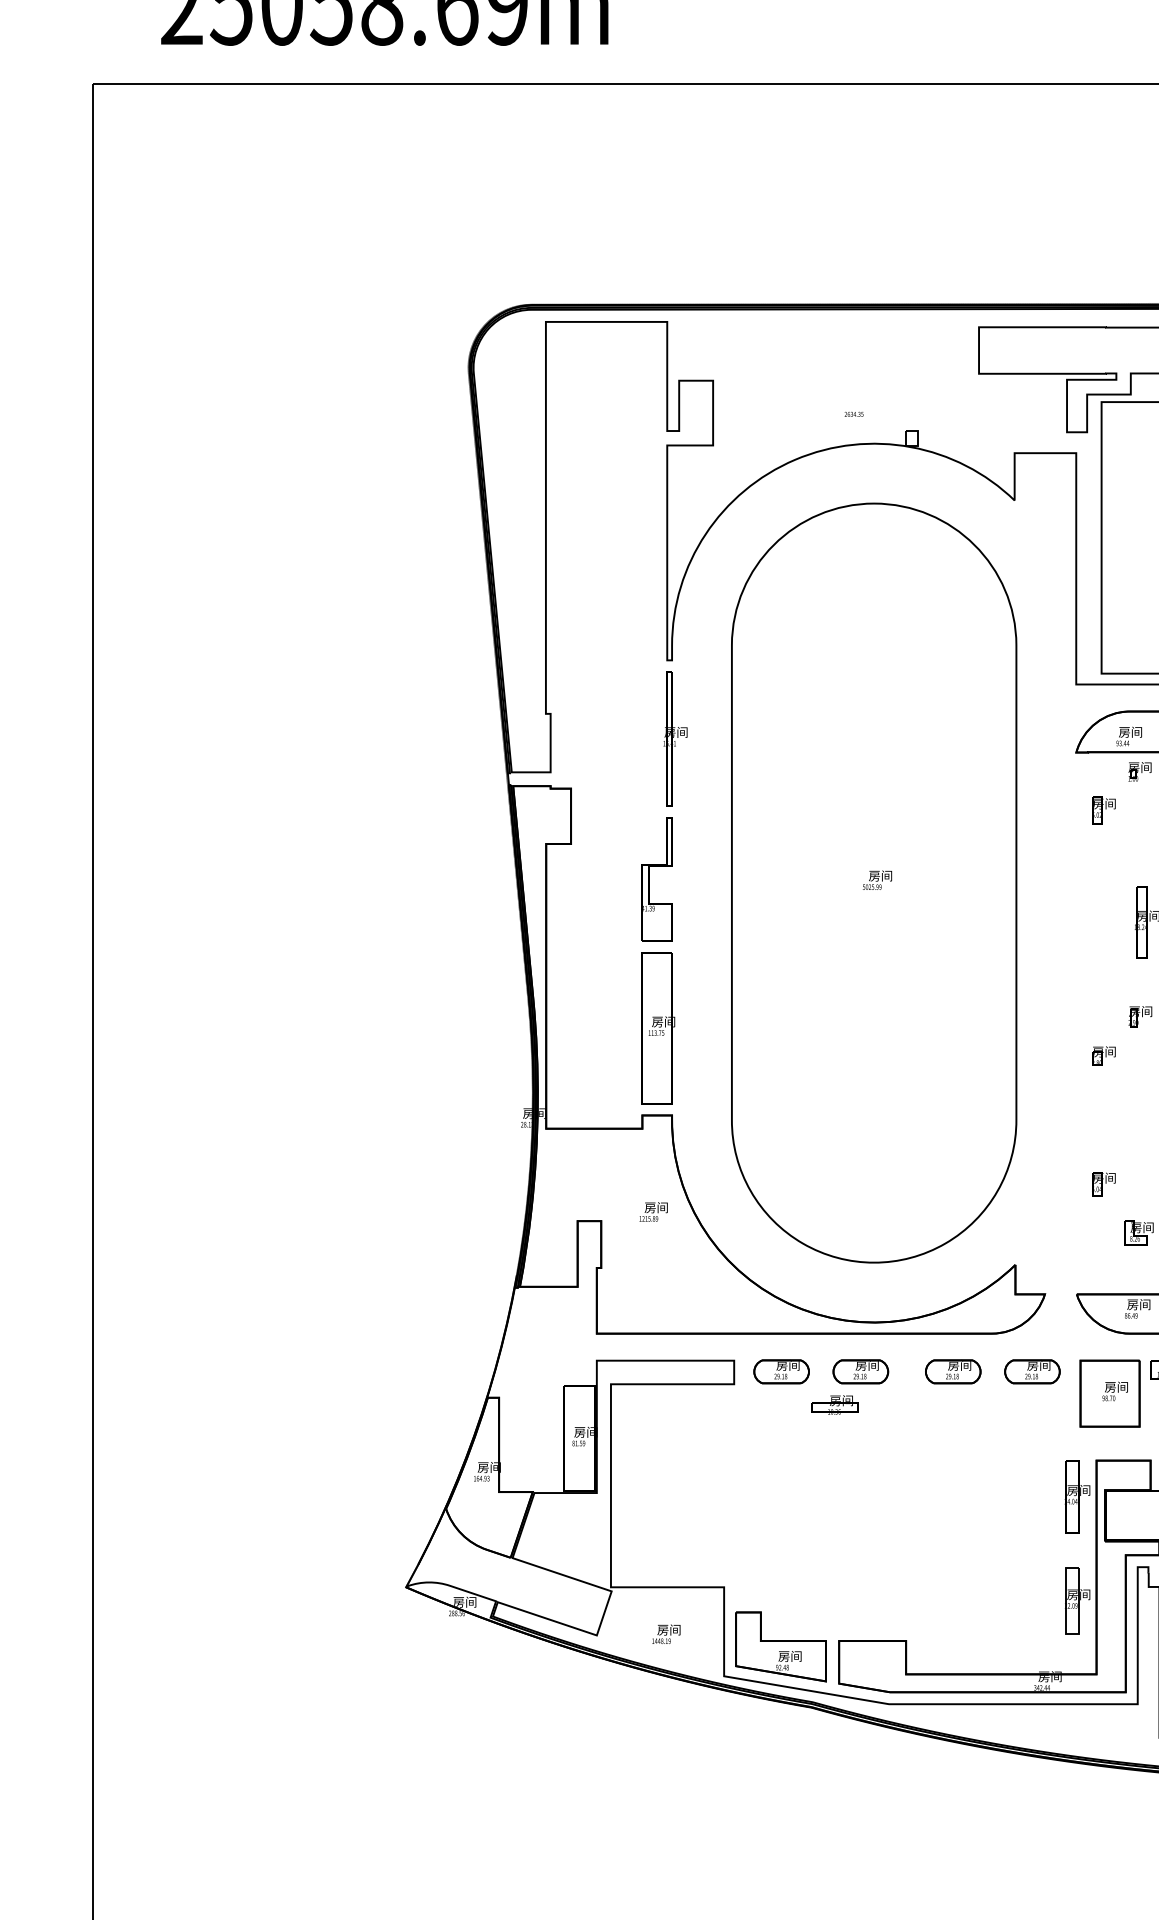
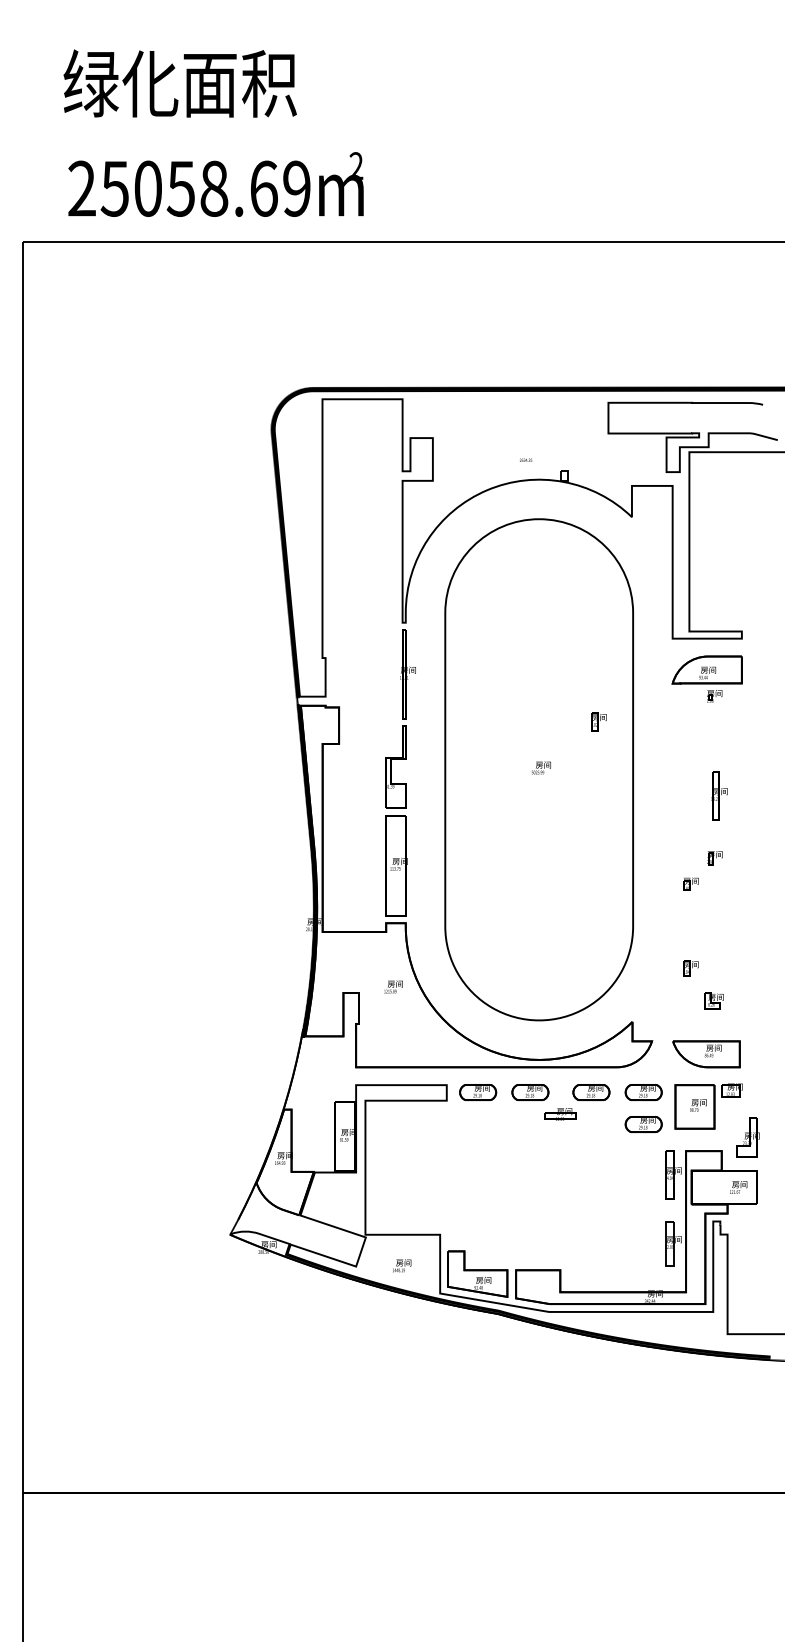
part: (1103, 809) -> (598, 721), moved
part: (835, 1405) -> (560, 1114), moved
part: (1032, 1420) -> (643, 1124), added

